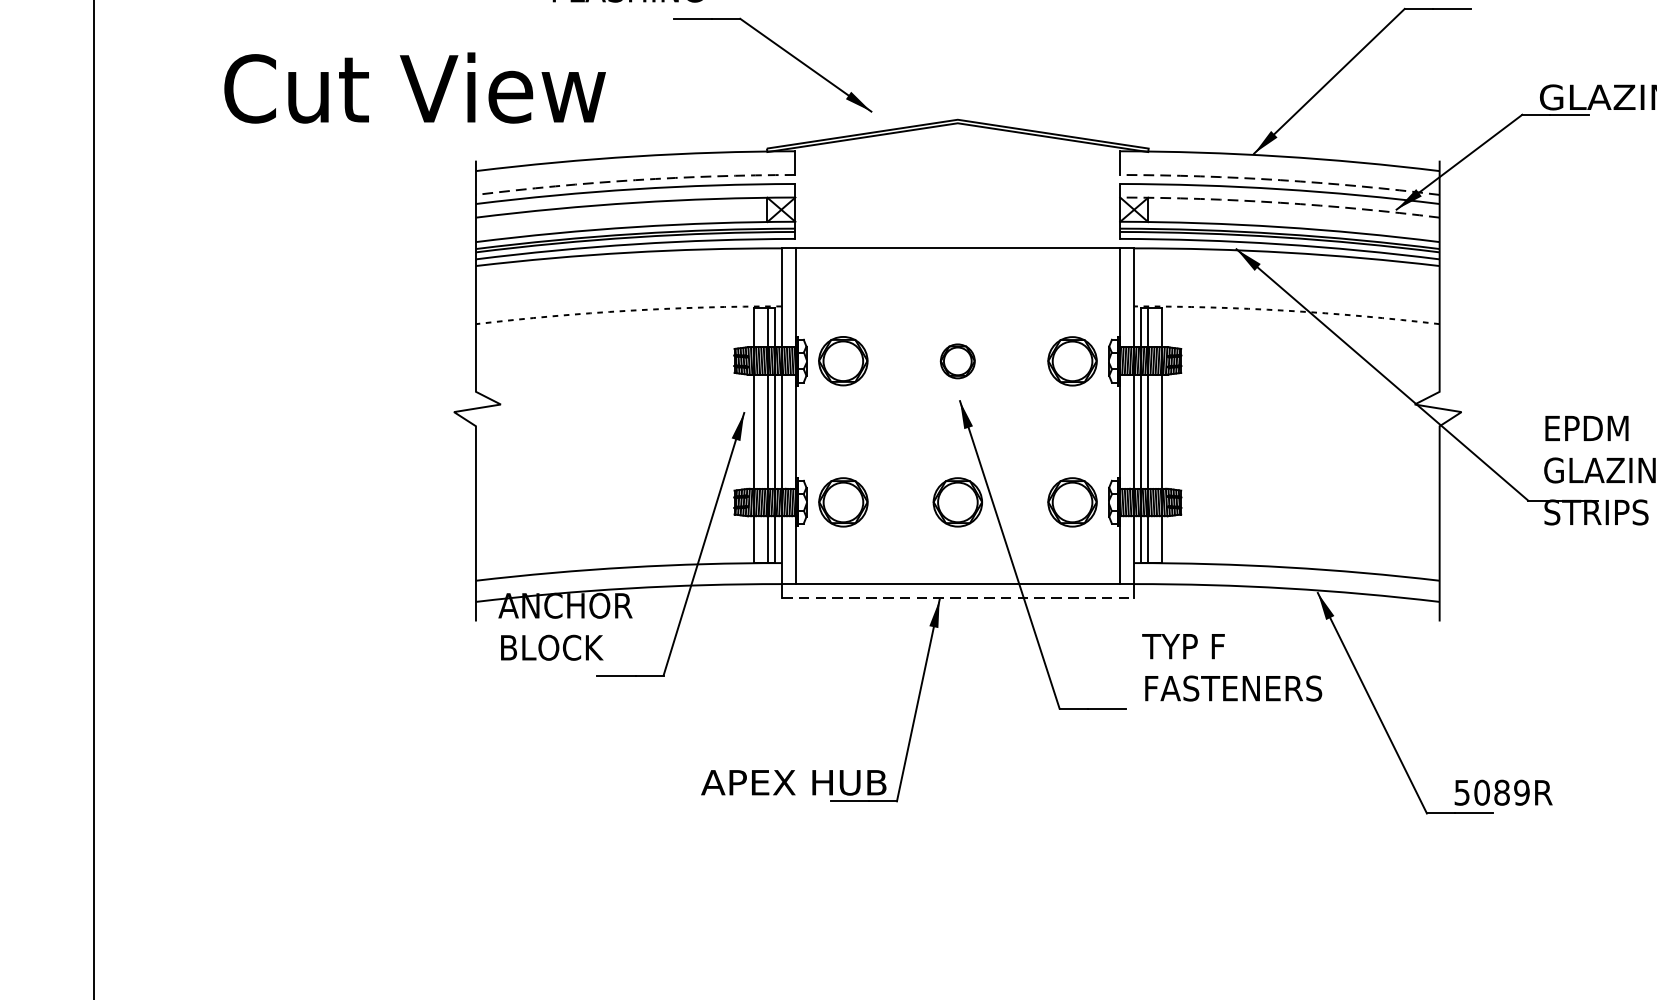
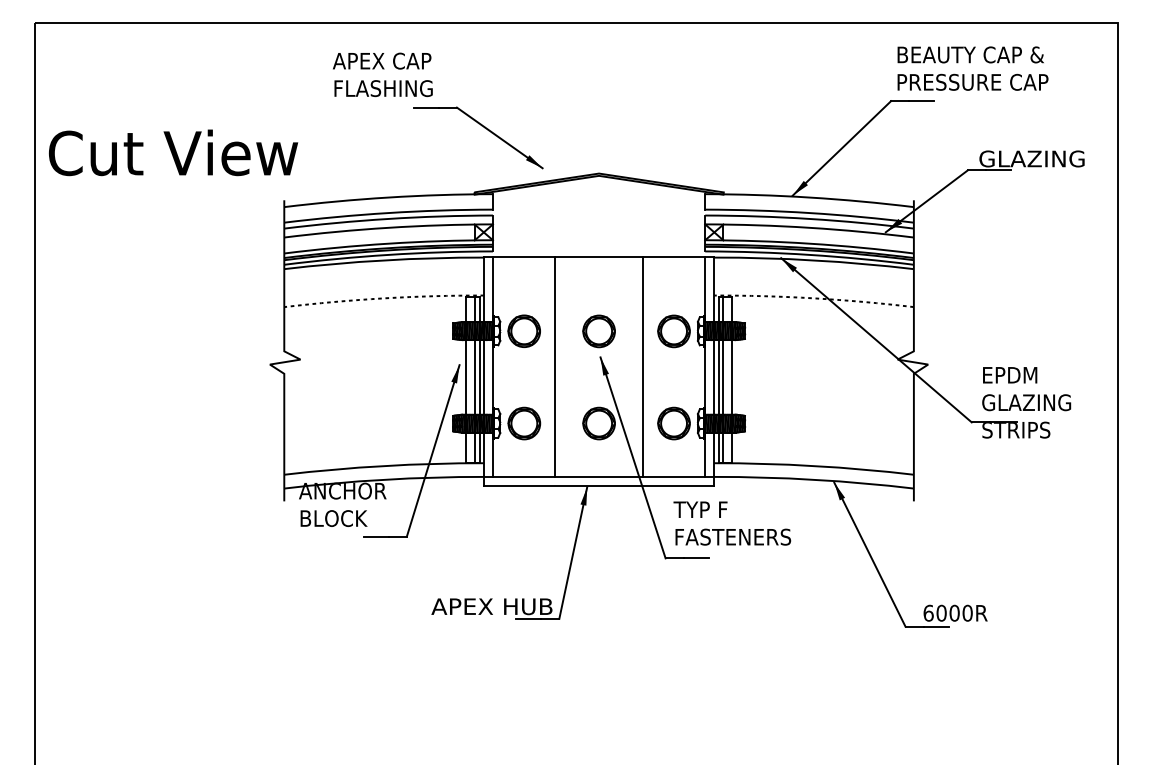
text: (415, 87) -> (173, 152), moved
arc: (635, 180) -> (388, 213), dashed -> solid
arc: (1279, 180) -> (809, 213), dashed -> solid
arc: (1279, 202) -> (809, 227), dashed -> solid
part: (956, 361) -> (598, 331), size x1.43
line: (891, 415) -> (555, 366), added
line: (1024, 415) -> (642, 366), added
line: (958, 598) -> (599, 486), dashed -> solid
text: (1232, 667) -> (732, 523), moved
text: (1491, 791) -> (947, 612), 5089R -> 6000R

